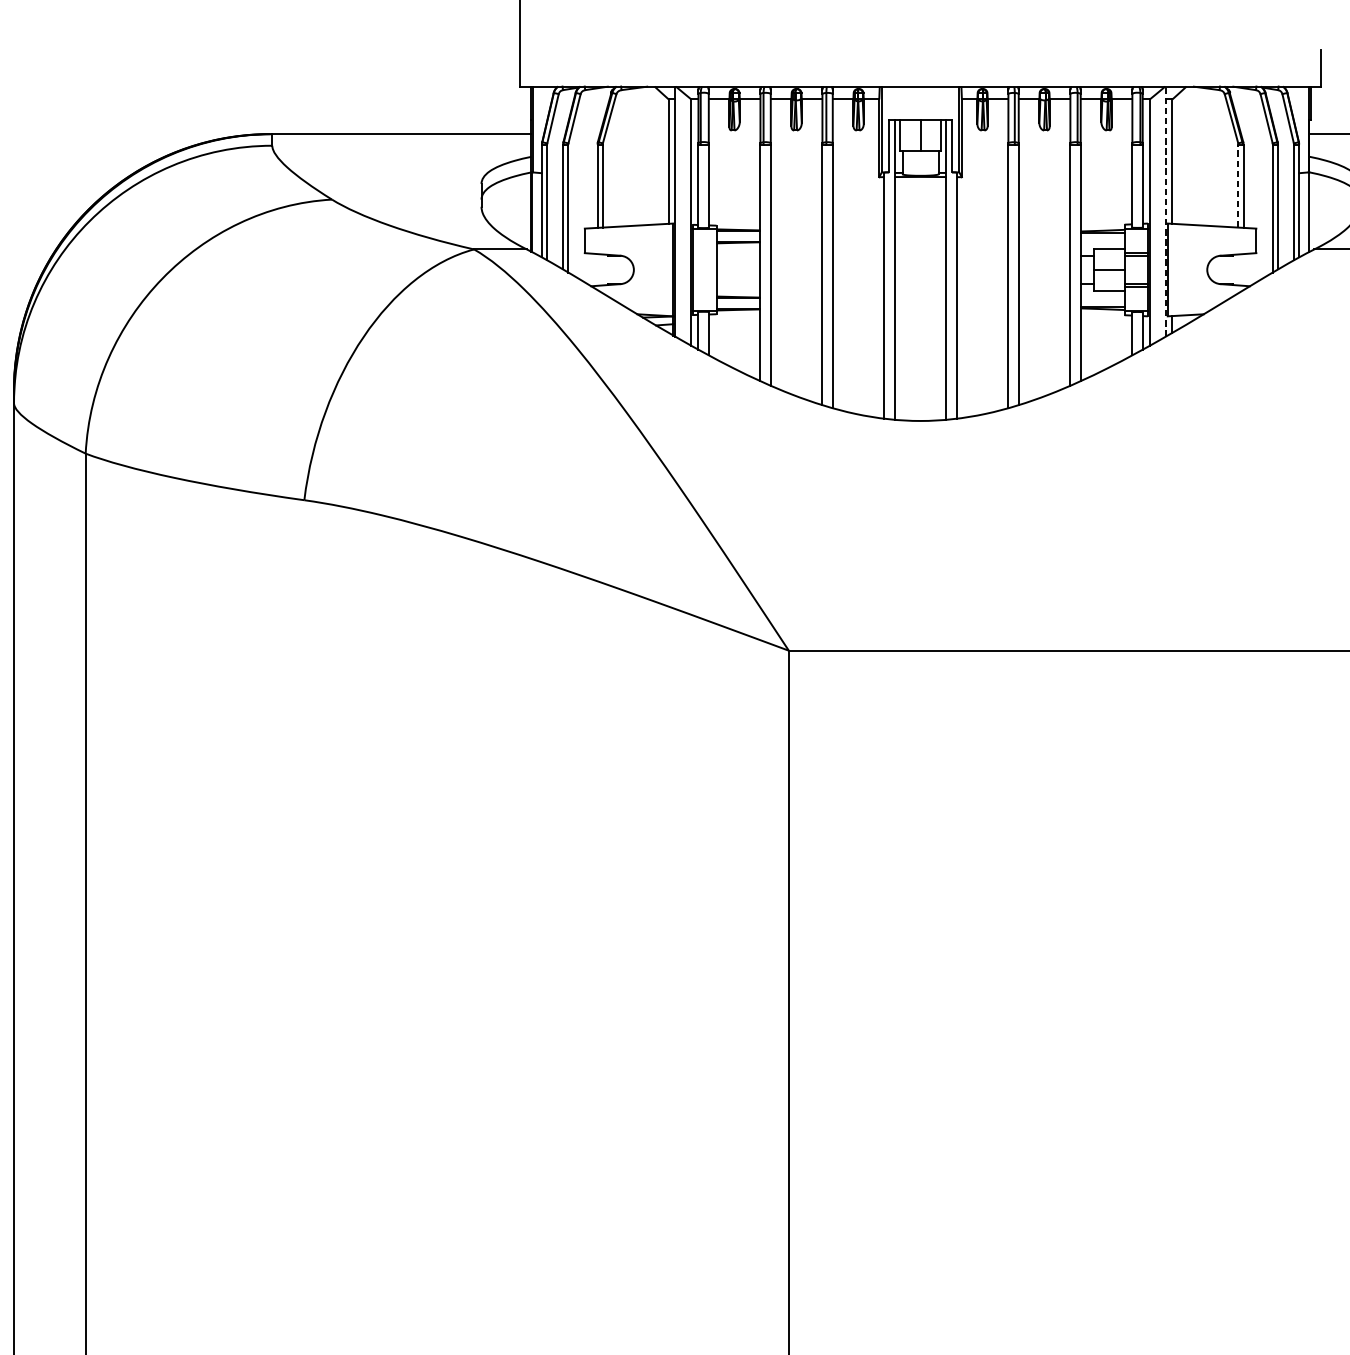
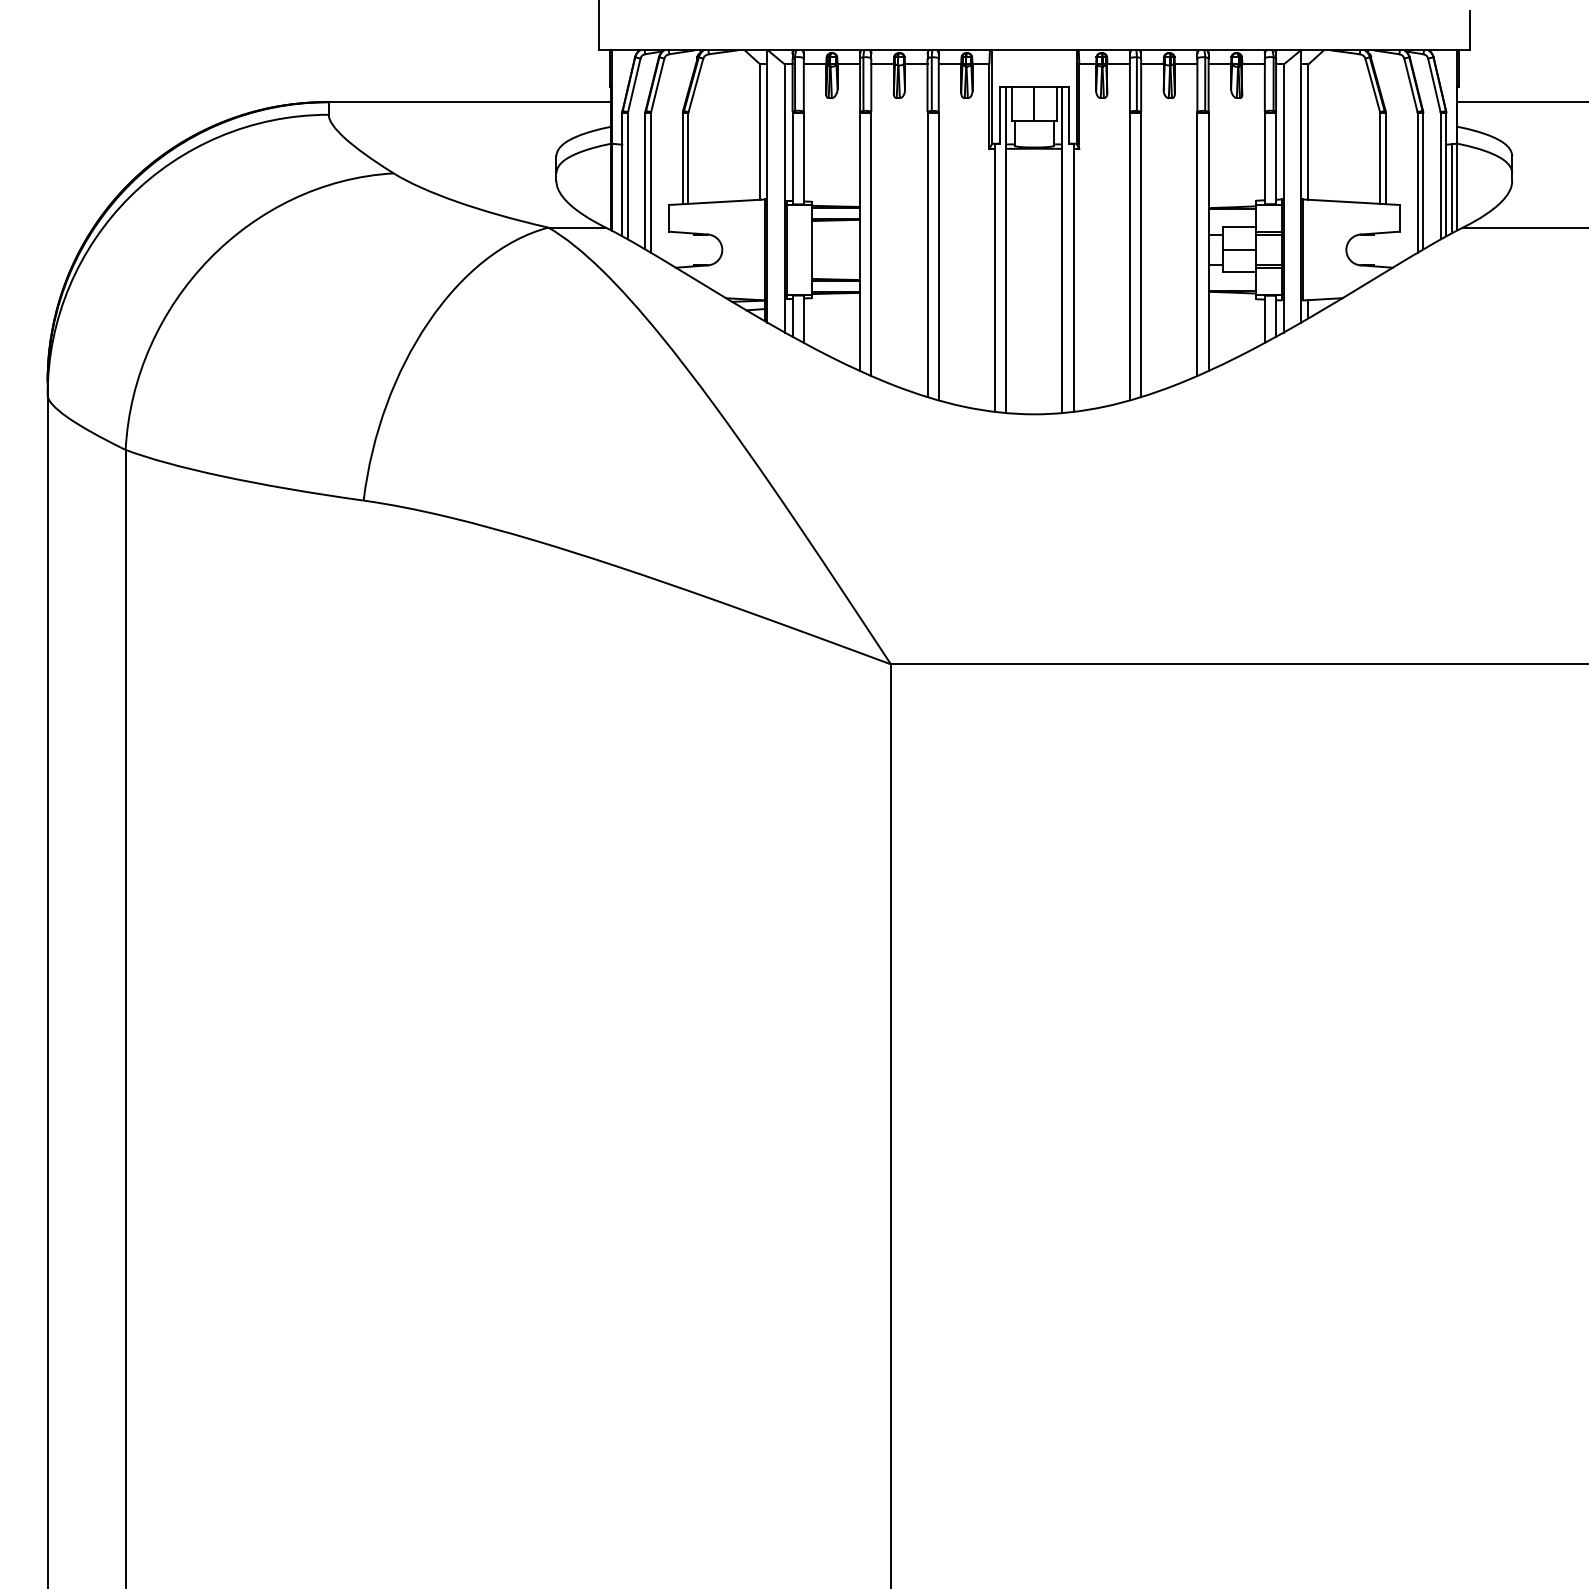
line: (1238, 185) -> (1380, 158), dashed -> solid
line: (1166, 210) -> (1301, 185), dashed -> solid
line: (1303, 213) -> (1451, 188), added

